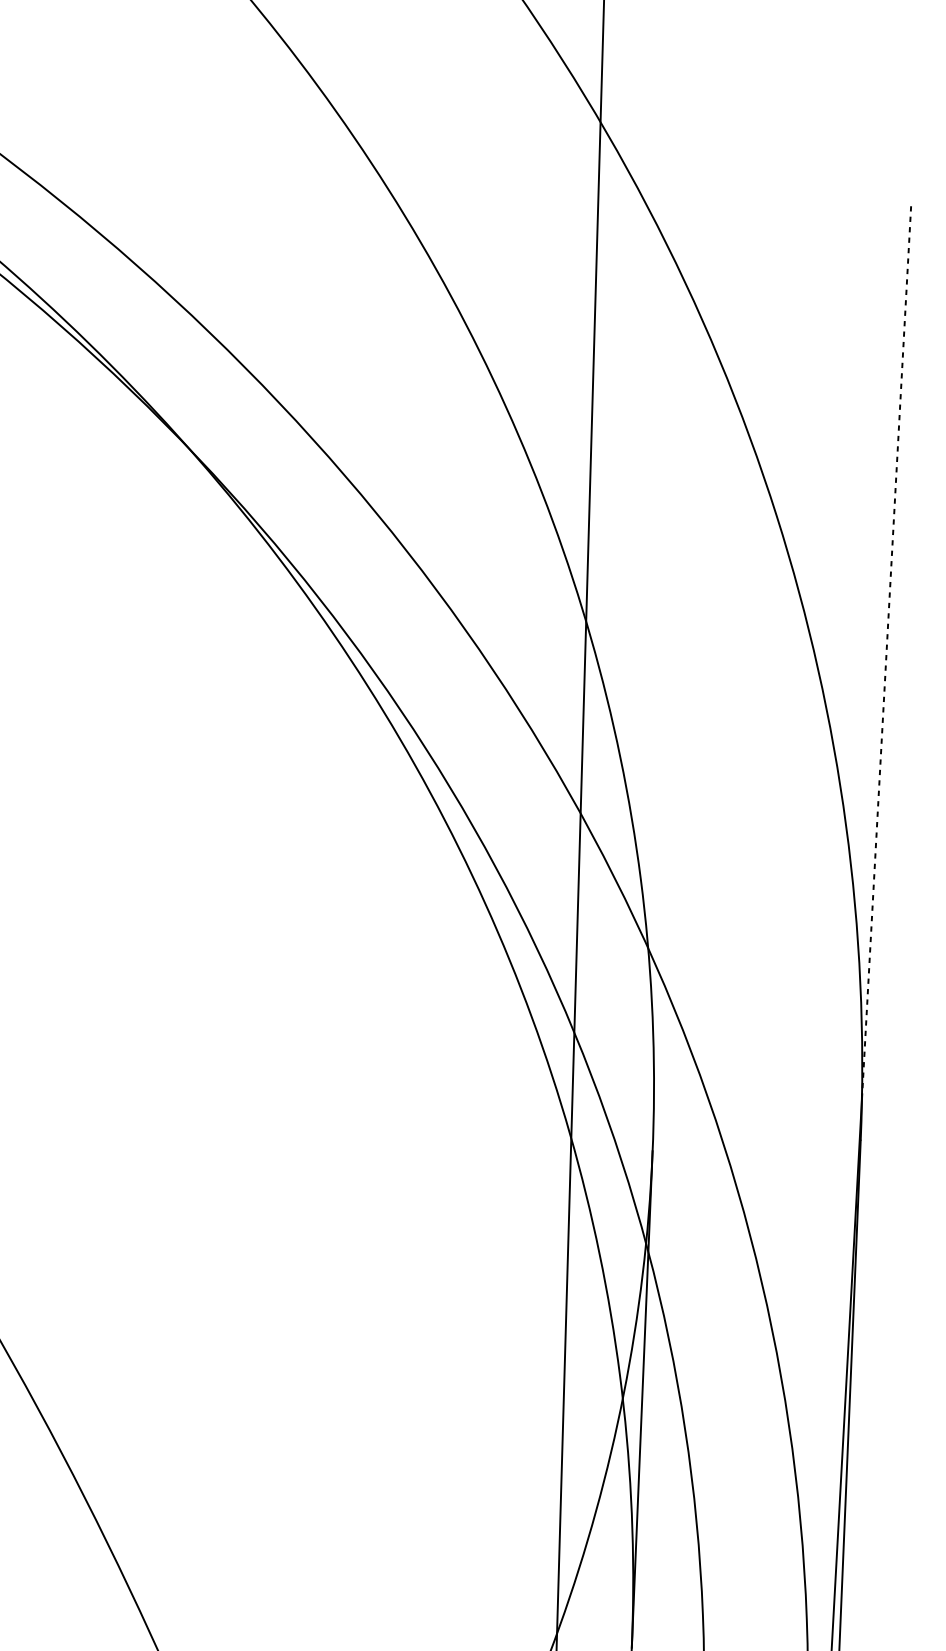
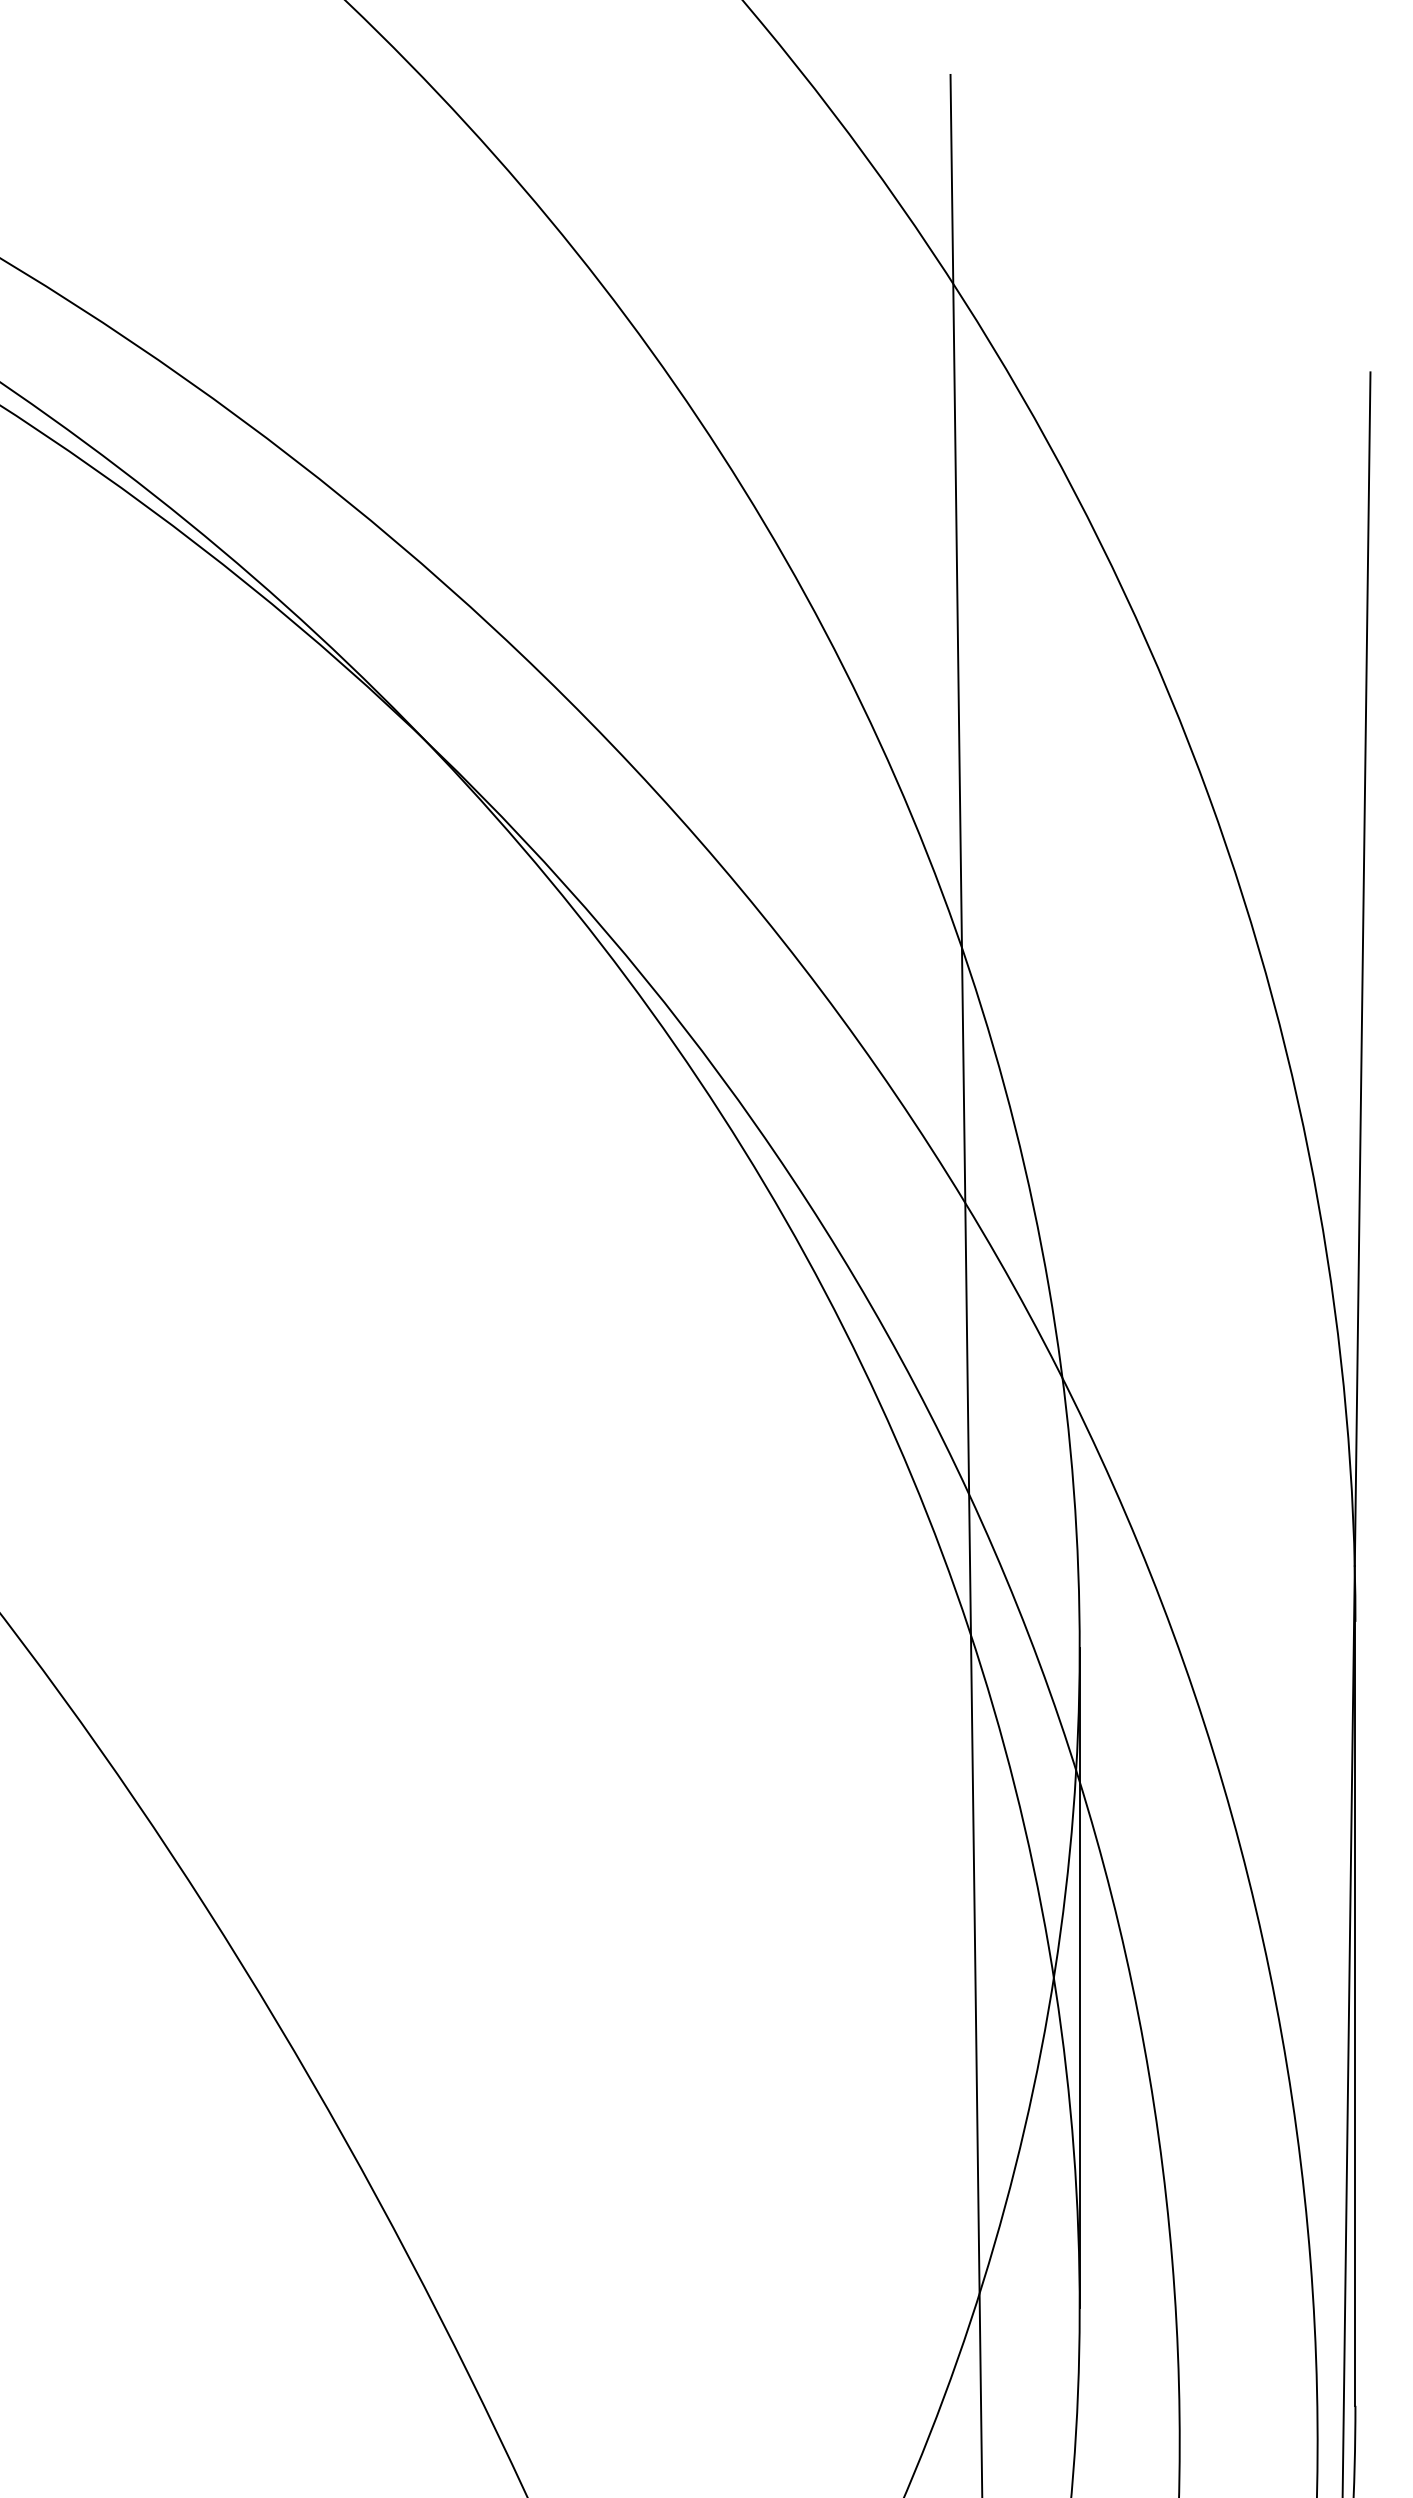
line: (886, 650) -> (1362, 969), dashed -> solid

